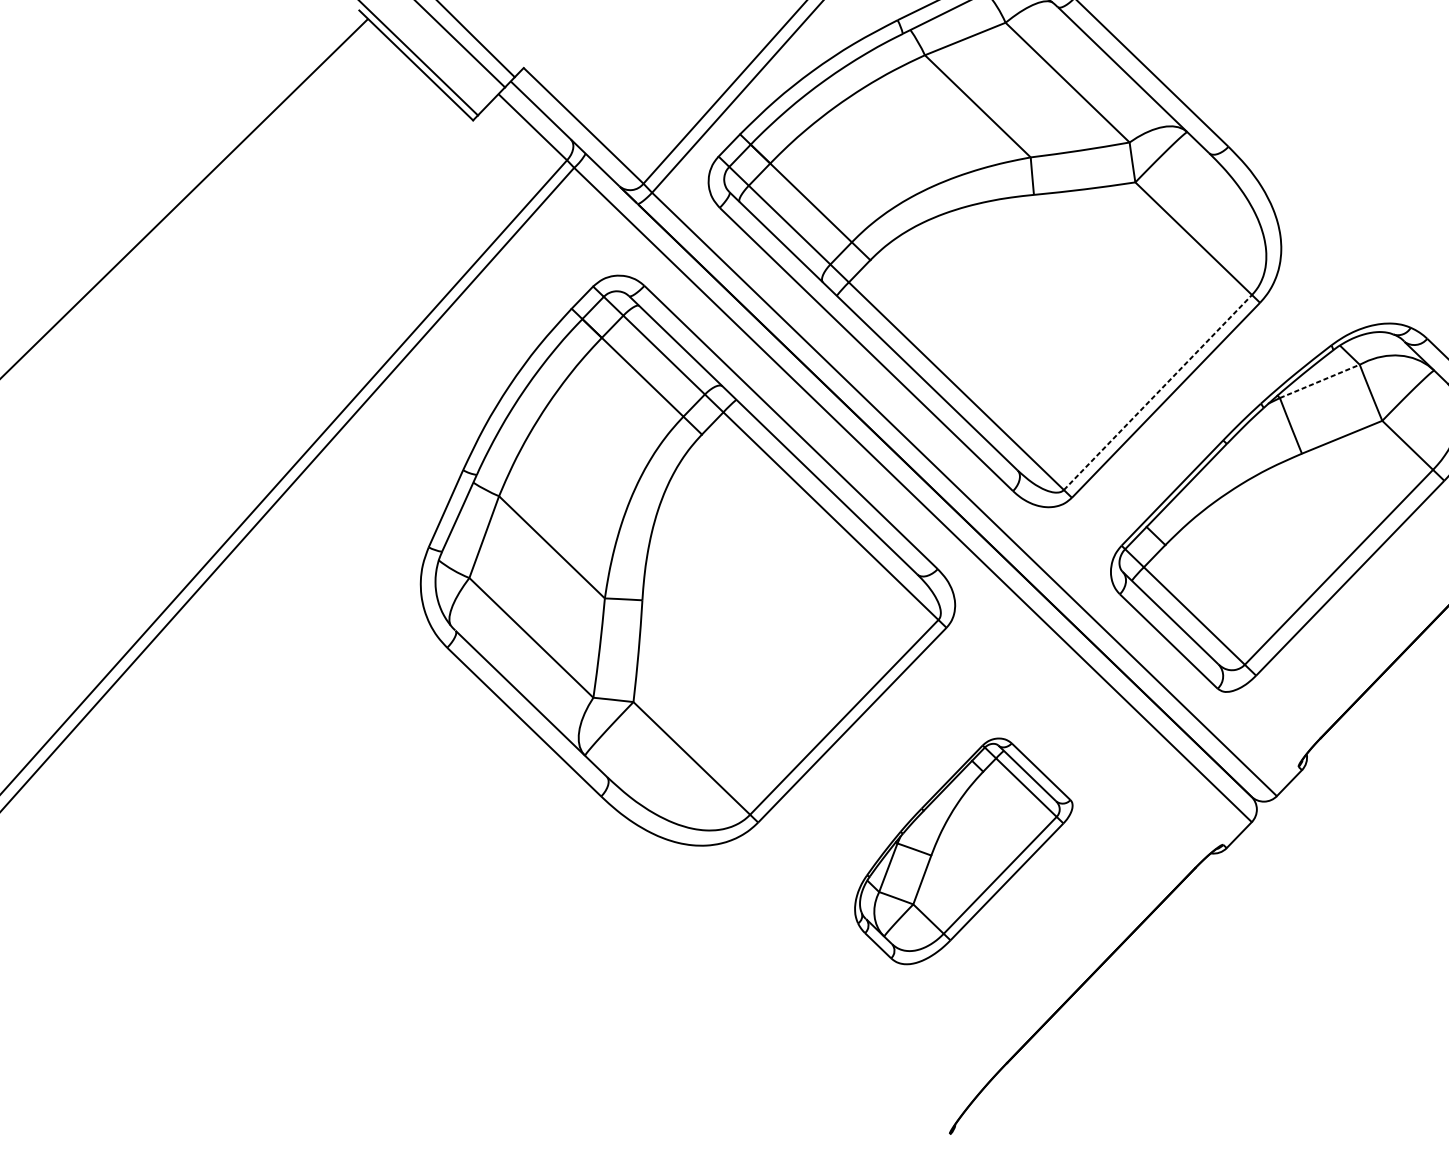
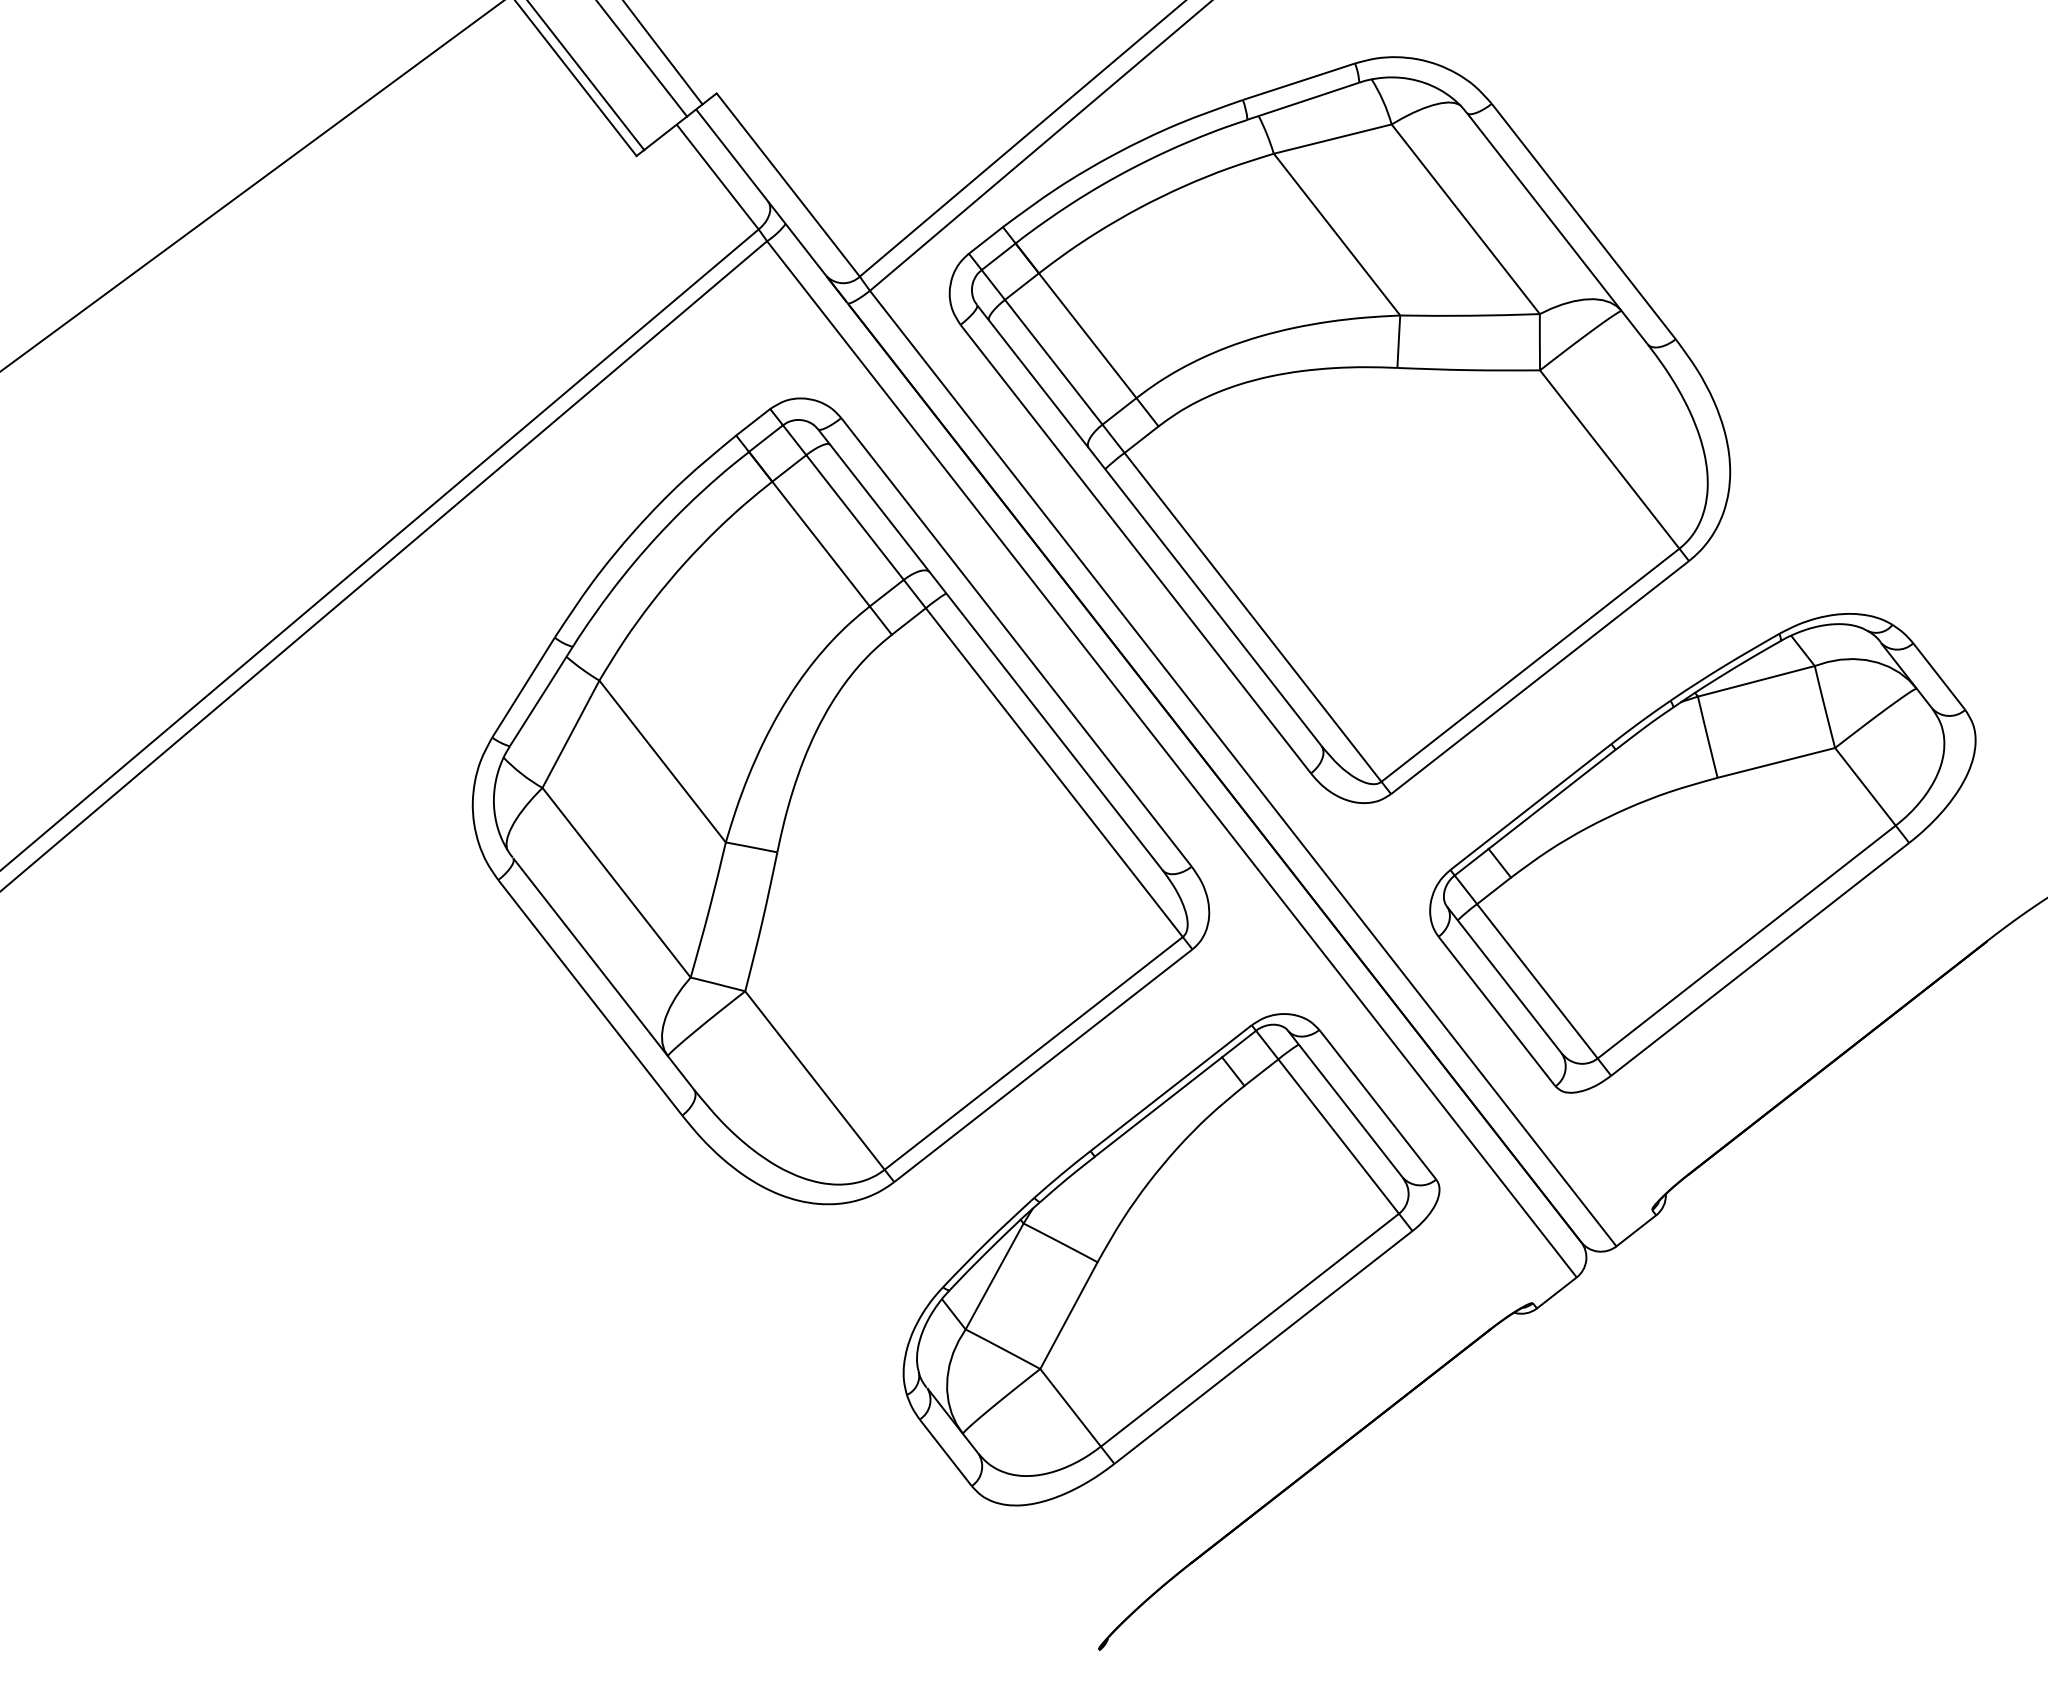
line: (1319, 381) -> (1756, 681), dashed -> solid
line: (1157, 391) -> (1530, 664), dashed -> solid
part: (962, 849) -> (1171, 1259), size x1.67

